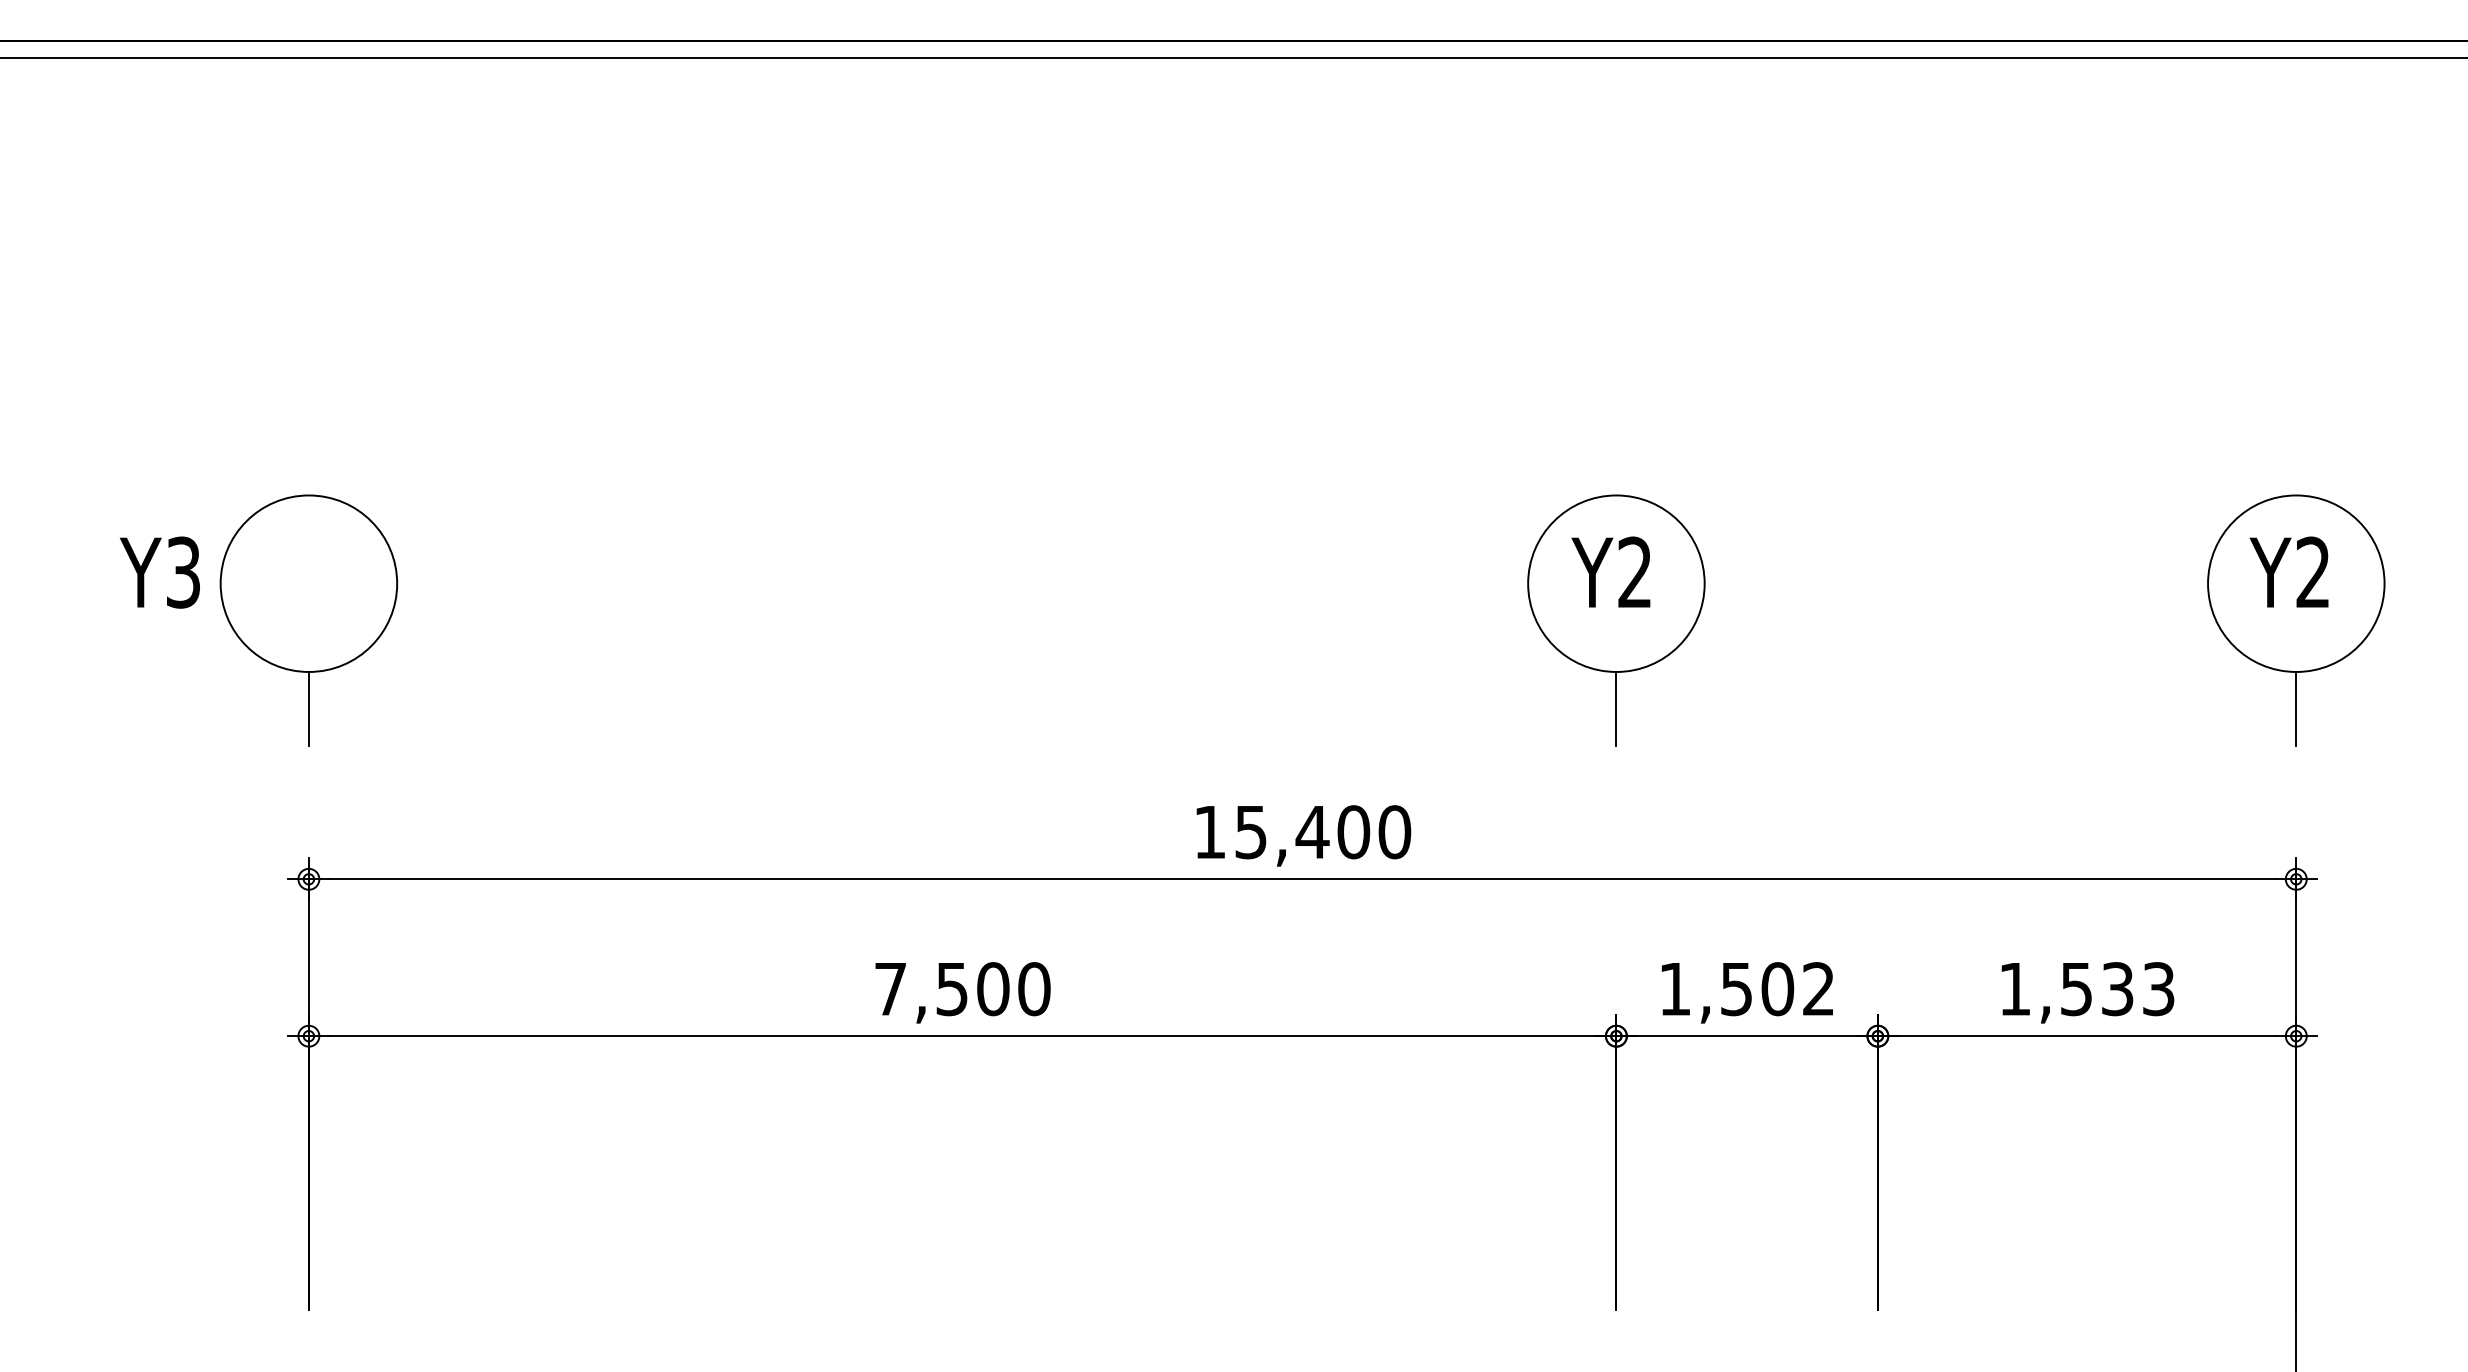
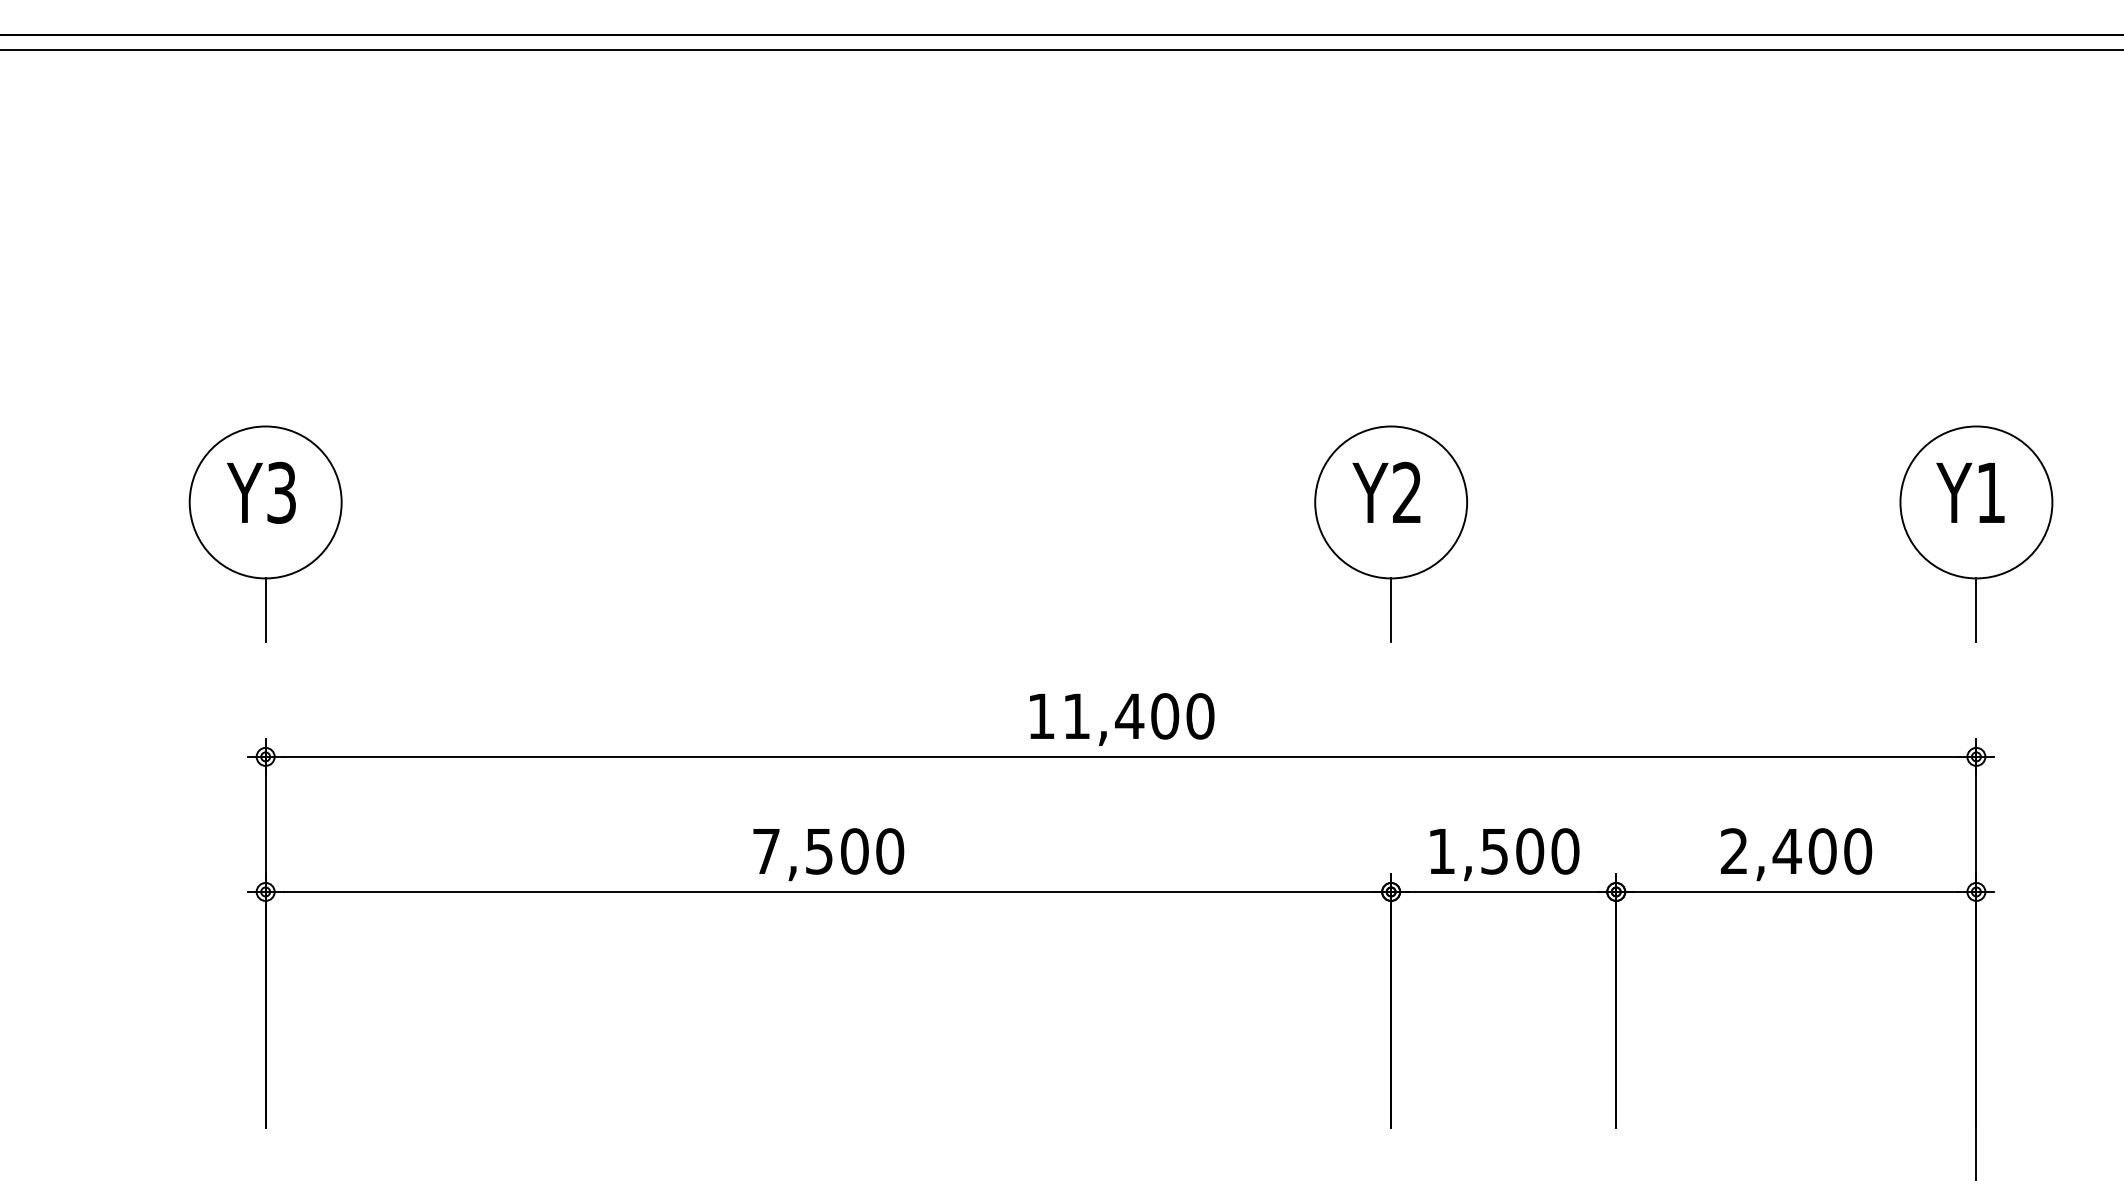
text: (2312, 571) -> (1990, 491), Y2 -> Y1
text: (159, 572) -> (261, 492), moved
text: (1250, 832) -> (1076, 716), 15,400 -> 11,400
text: (1818, 989) -> (1565, 851), 1,502 -> 1,500
text: (2087, 989) -> (1796, 851), 1,533 -> 2,400

